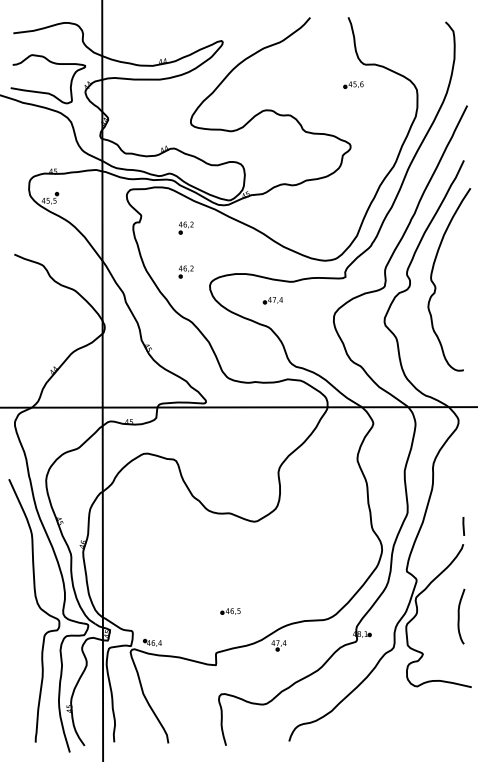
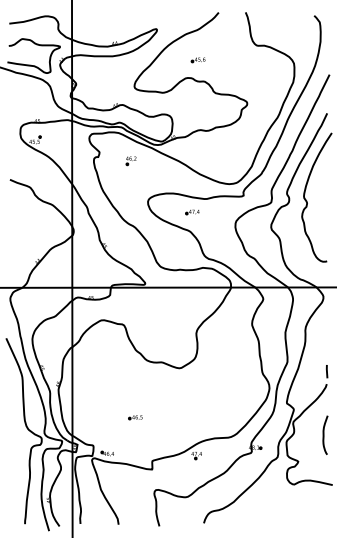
part: (352, 85) -> (197, 60), moved
part: (185, 272) -> (130, 192), removed
part: (230, 611) -> (135, 417), moved

